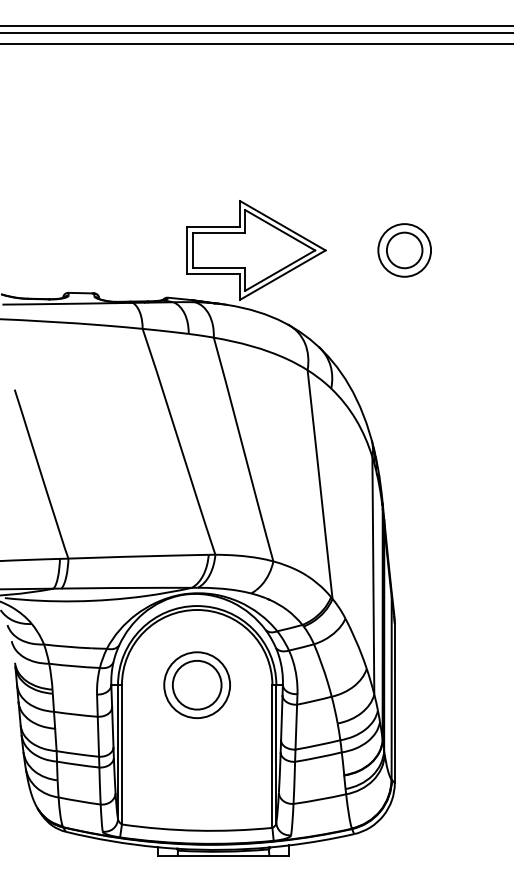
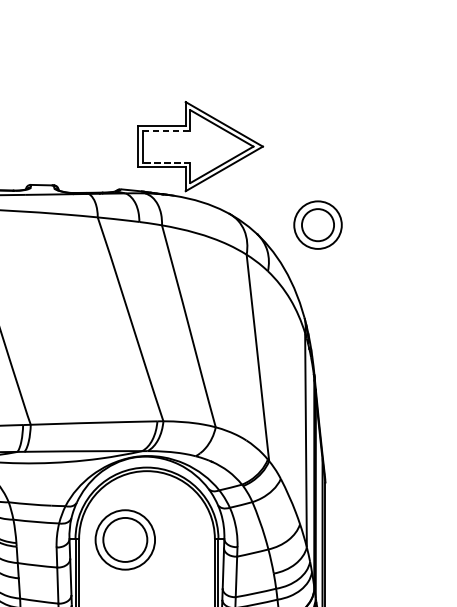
line: (219, 232) -> (167, 130), solid -> dashed
part: (404, 250) -> (317, 225), moved
line: (218, 268) -> (166, 162), solid -> dashed
part: (196, 684) -> (124, 539), moved

